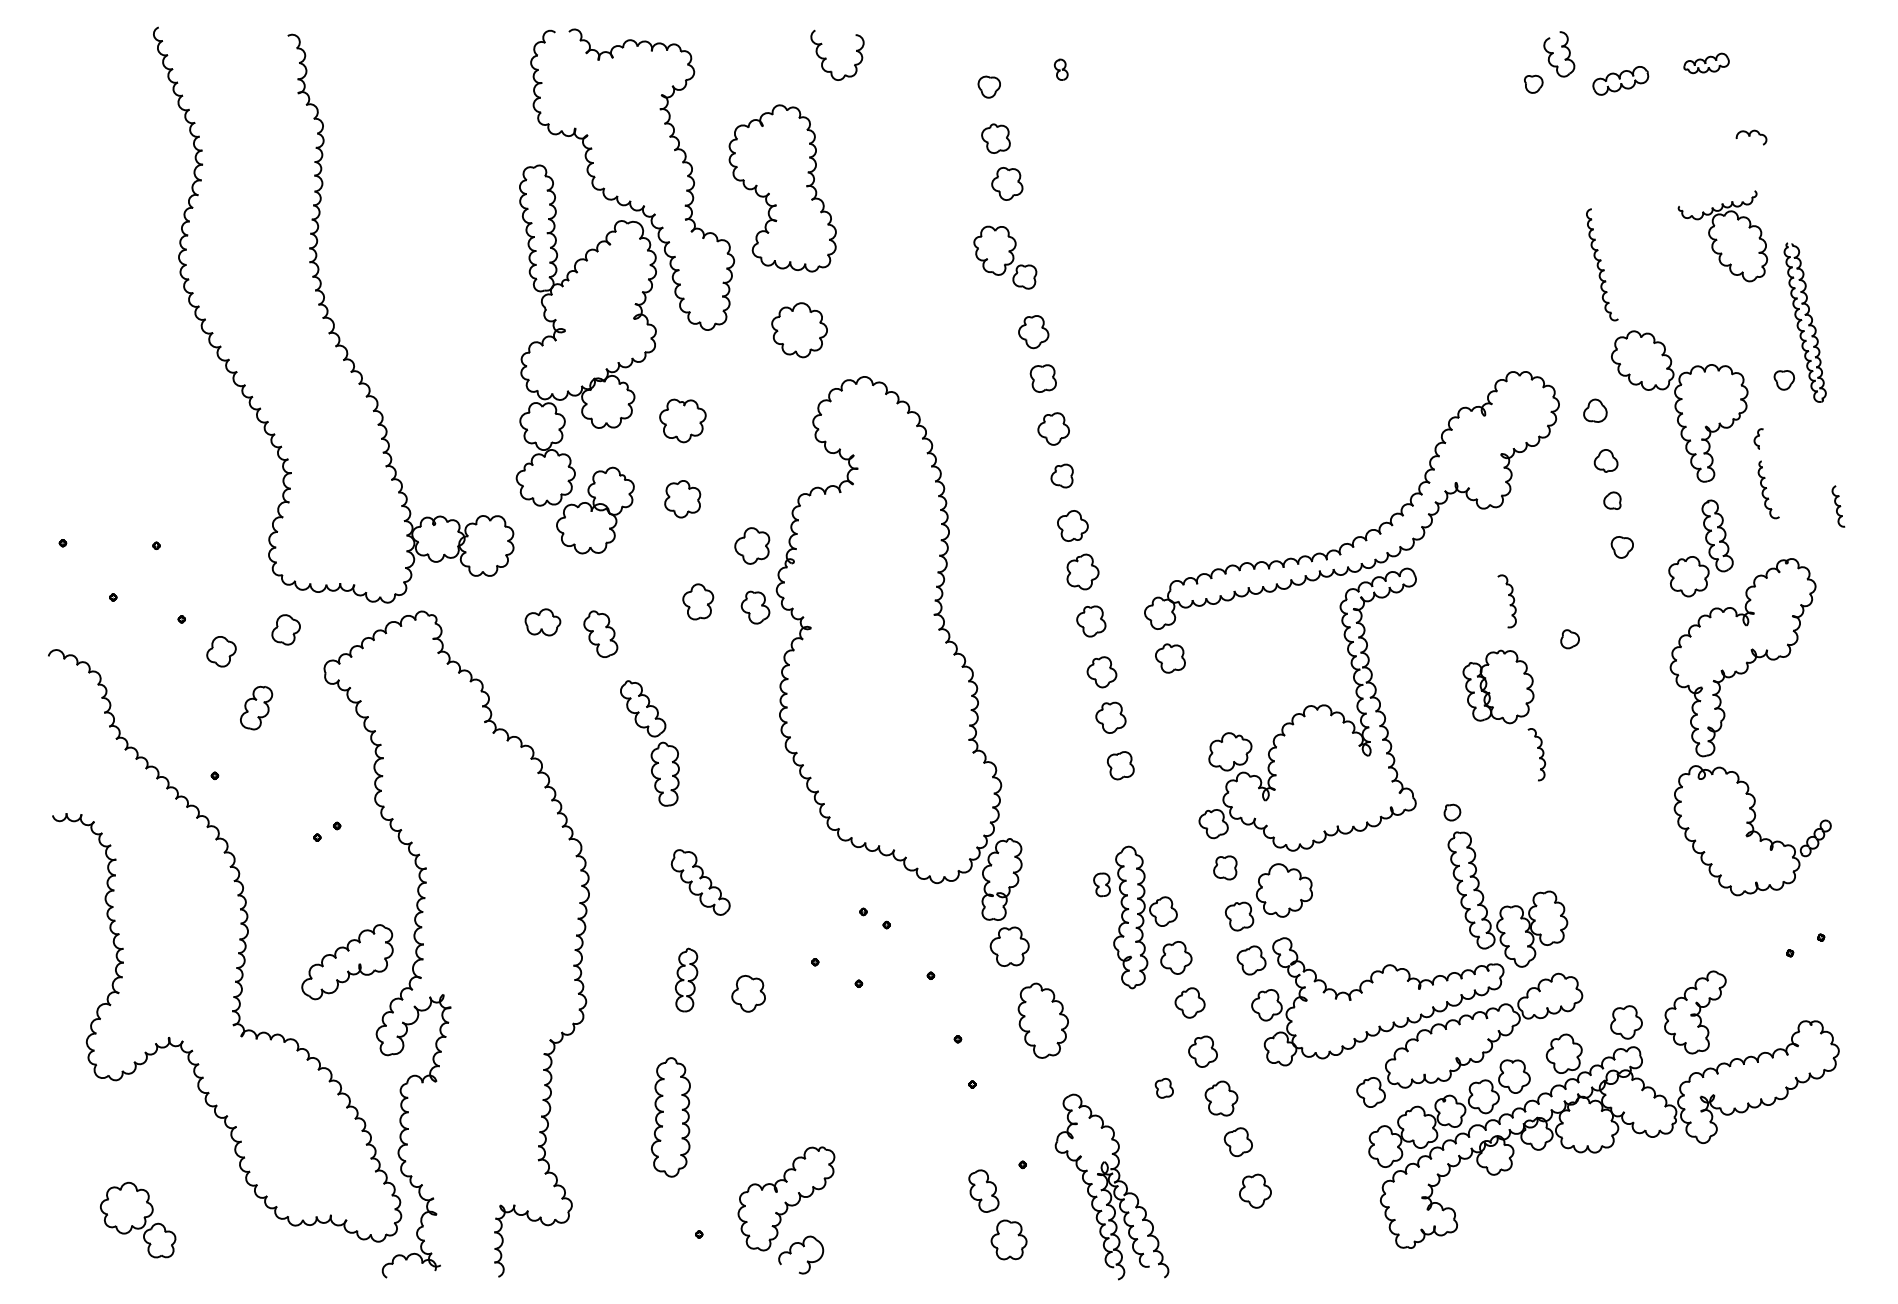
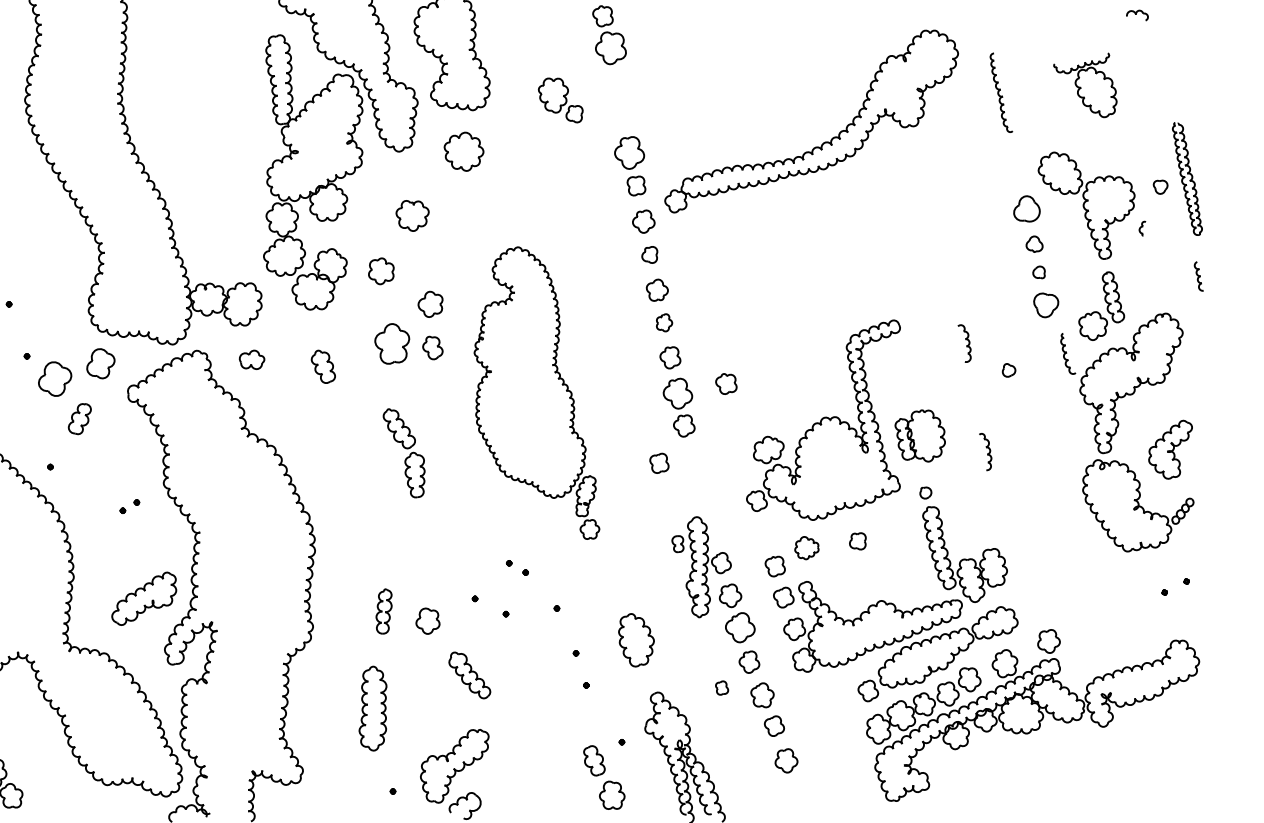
part: (1007, 183) -> (611, 47), size x1.4
part: (1722, 236) -> (1085, 85), moved
part: (1005, 257) -> (560, 100), moved
part: (1602, 264) -> (1001, 92), moved
part: (1804, 322) -> (1186, 178), moved
part: (1033, 332) -> (629, 153), size x1.4
part: (1595, 410) -> (1027, 208), size x1.6
part: (682, 420) -> (412, 215), moved
part: (1768, 489) -> (1068, 353), moved
part: (1368, 530) -> (823, 142), moved
part: (1621, 547) -> (1045, 305), size x1.6
part: (1082, 571) -> (664, 322), size x0.7
part: (698, 601) -> (392, 343), size x1.6
part: (542, 622) -> (251, 359), moved
part: (285, 629) -> (100, 363), size x1.4
part: (221, 651) -> (55, 379), size x1.6
part: (902, 671) -> (536, 393), size x0.7
part: (1101, 672) -> (677, 393), size x1.4
part: (1498, 686) -> (920, 435), moved
part: (652, 737) -> (405, 449), moved
part: (1120, 765) -> (659, 463), moved
part: (1225, 867) -> (858, 541), moved
part: (700, 882) -> (469, 675), moved
part: (1283, 890) -> (806, 548), size x0.6
part: (1189, 1002) -> (739, 627), size x1.4
part: (1695, 1012) -> (1170, 449), moved

